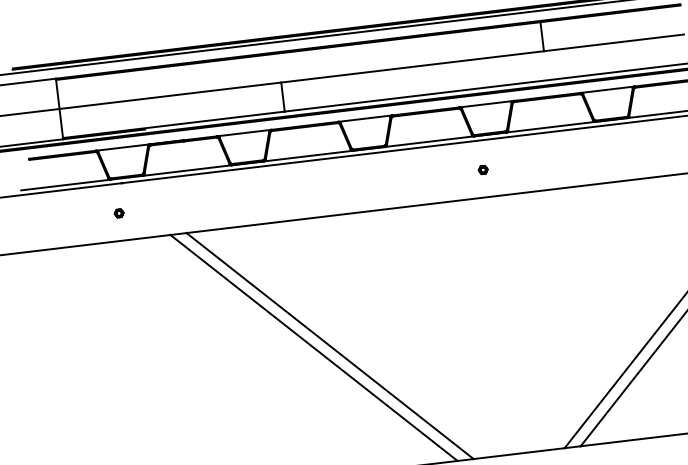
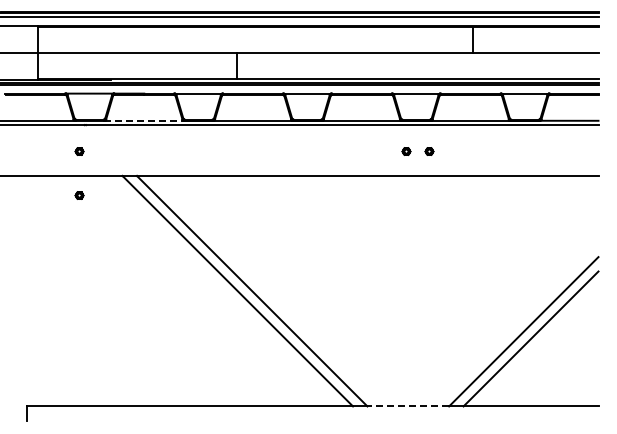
part: (508, 166) -> (429, 151), added
line: (187, 170) -> (144, 120), solid -> dashed
part: (124, 262) -> (79, 195), added
line: (519, 453) -> (408, 406), solid -> dashed

